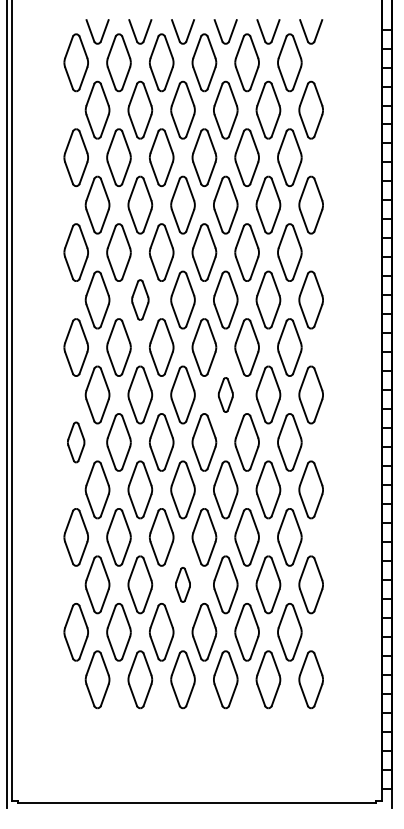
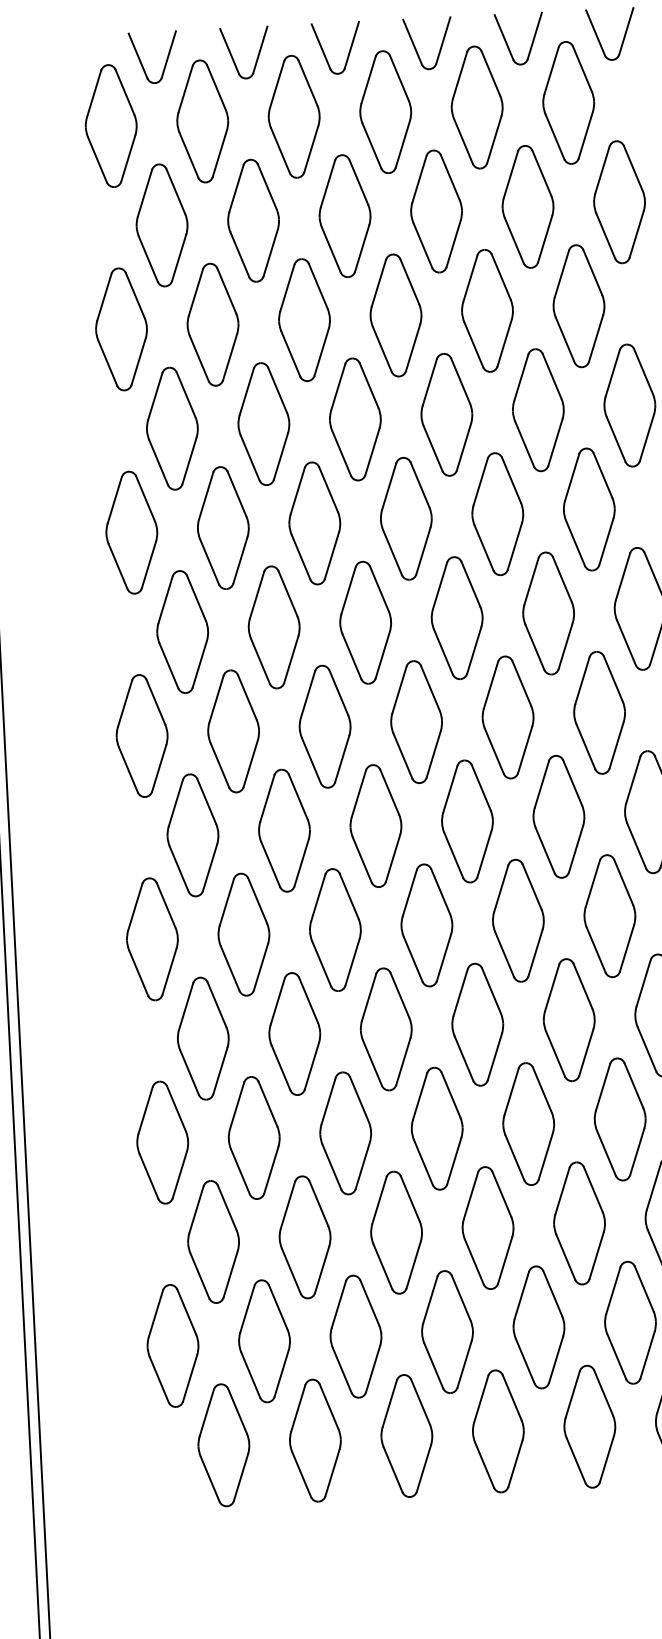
part: (140, 299) -> (274, 626), size x1.43
part: (225, 394) -> (466, 820), size x1.67
part: (75, 442) -> (150, 939), size x1.43
part: (182, 584) -> (395, 1232), size x1.67

